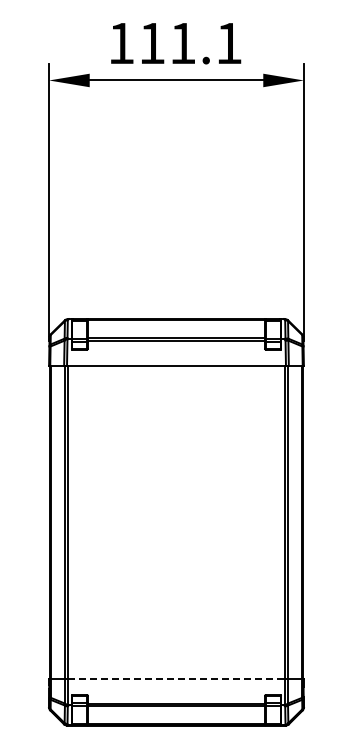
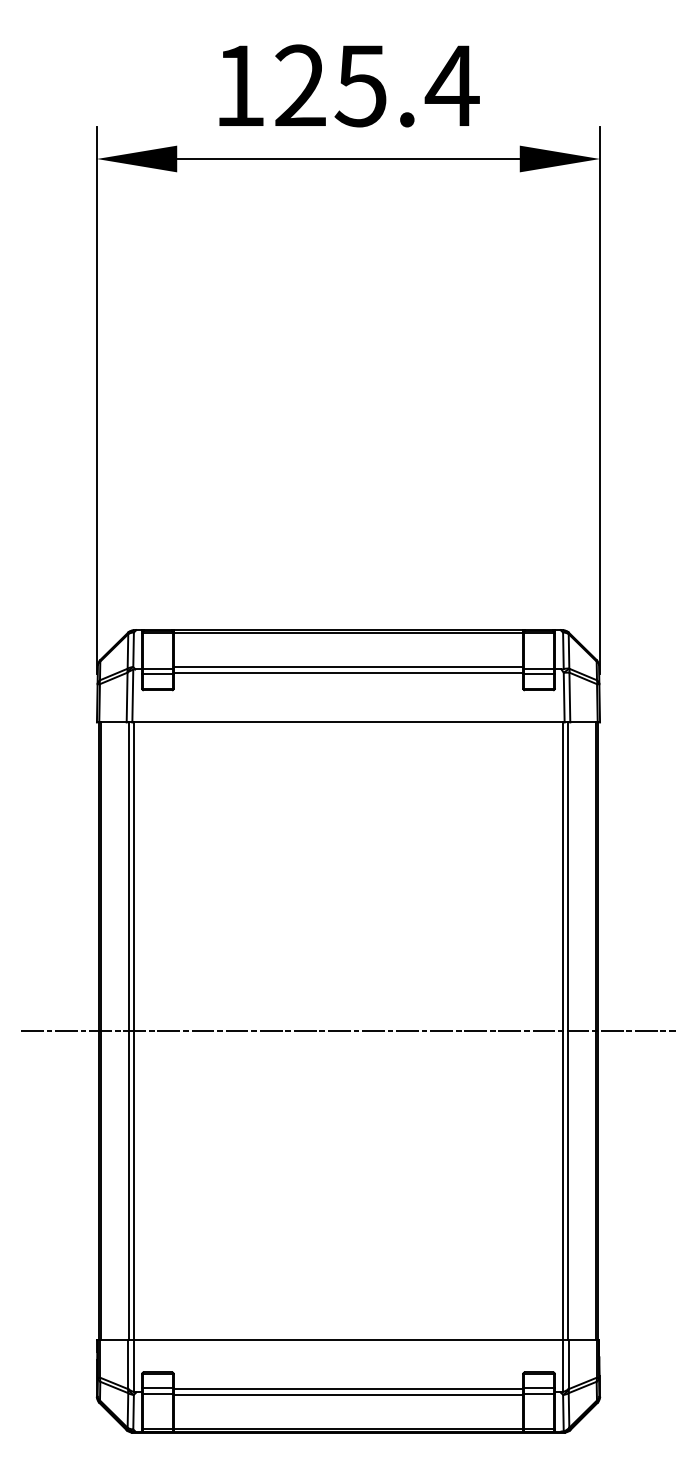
text: (190, 43) -> (376, 85), 111.1 -> 125.4
line: (176, 522) -> (348, 1031), added
line: (176, 678) -> (348, 1339), dashed -> solid

